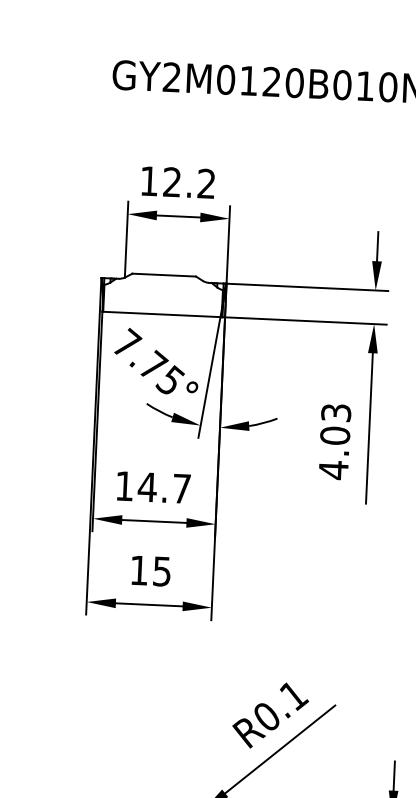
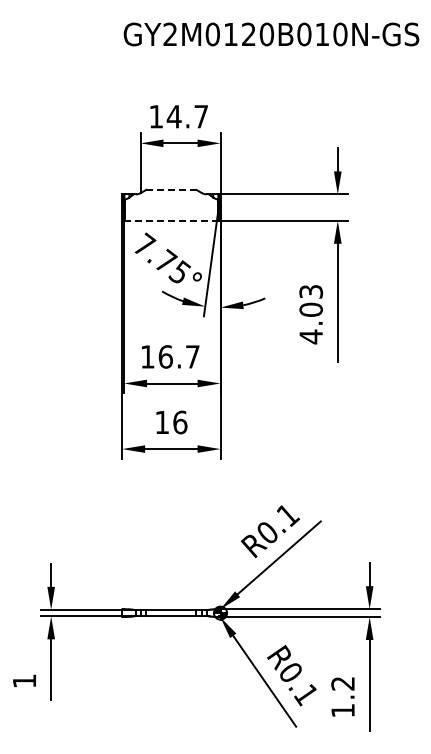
text: (187, 182) -> (186, 116), 12.2 -> 14.7
line: (164, 274) -> (171, 189), solid -> dashed
line: (162, 314) -> (171, 220), solid -> dashed
text: (147, 486) -> (165, 356), 14.7 -> 16.7
text: (162, 571) -> (180, 422), 15 -> 16

